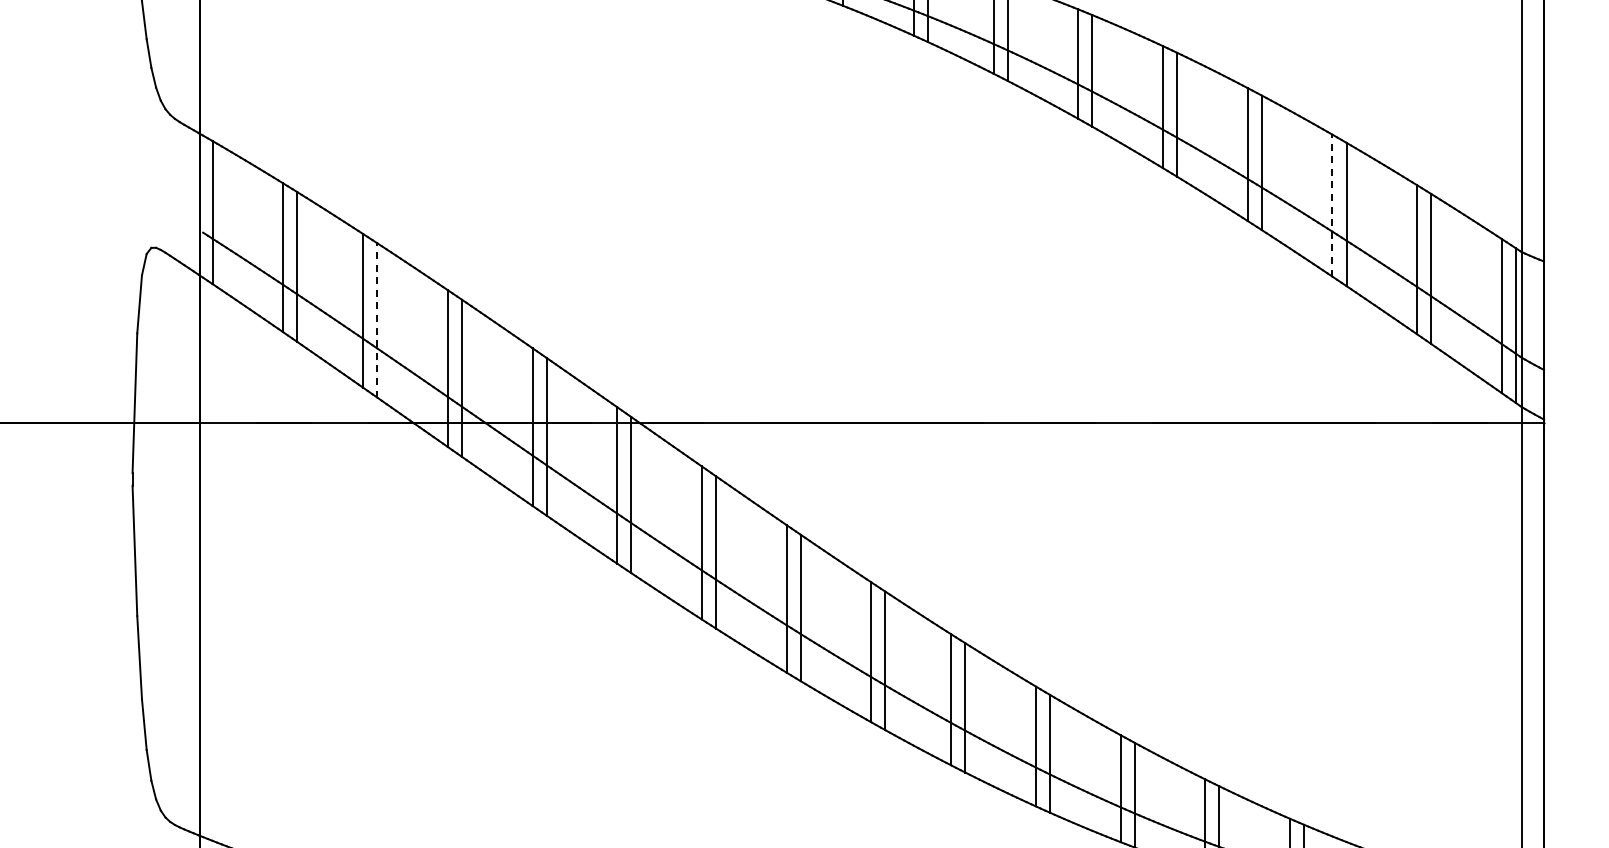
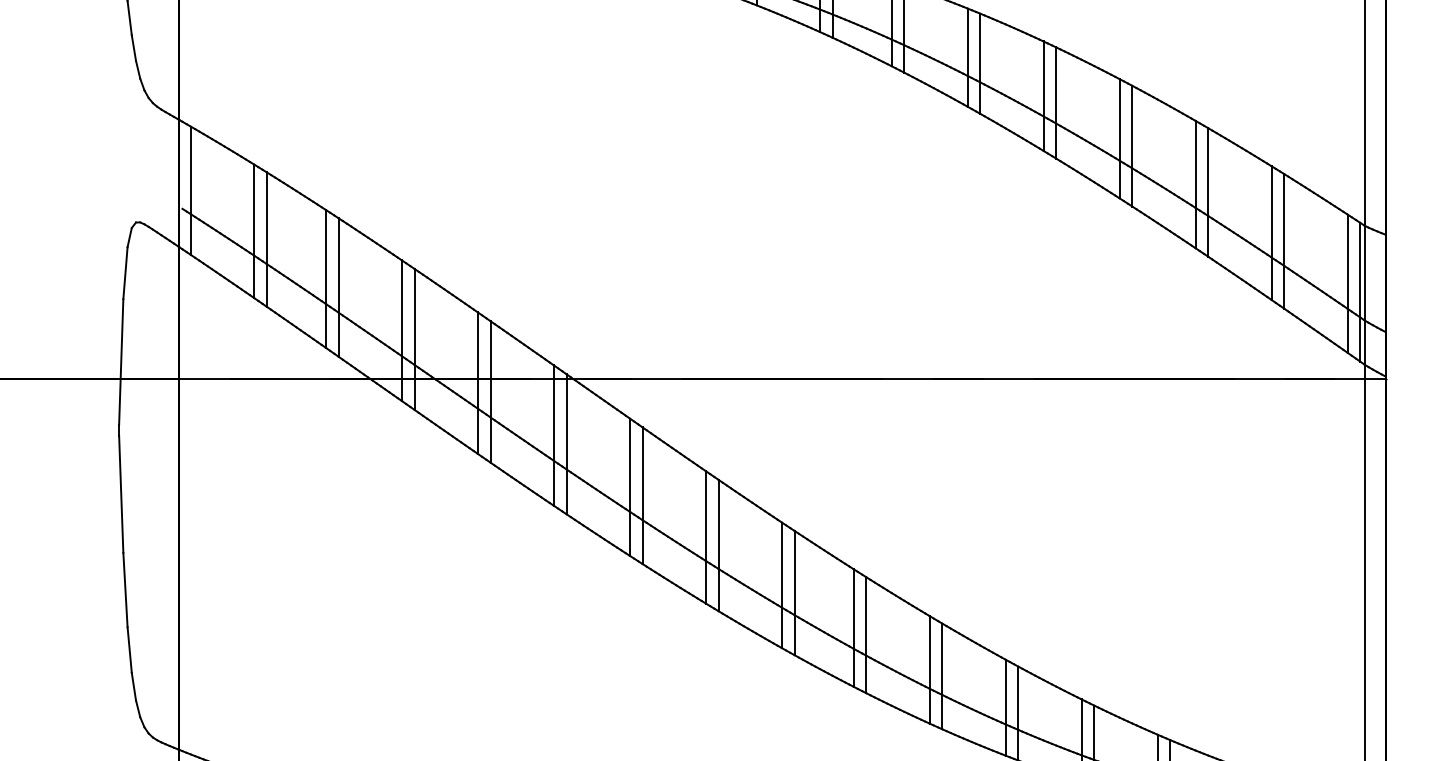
line: (1332, 205) -> (1195, 184), dashed -> solid
line: (377, 319) -> (338, 286), dashed -> solid

